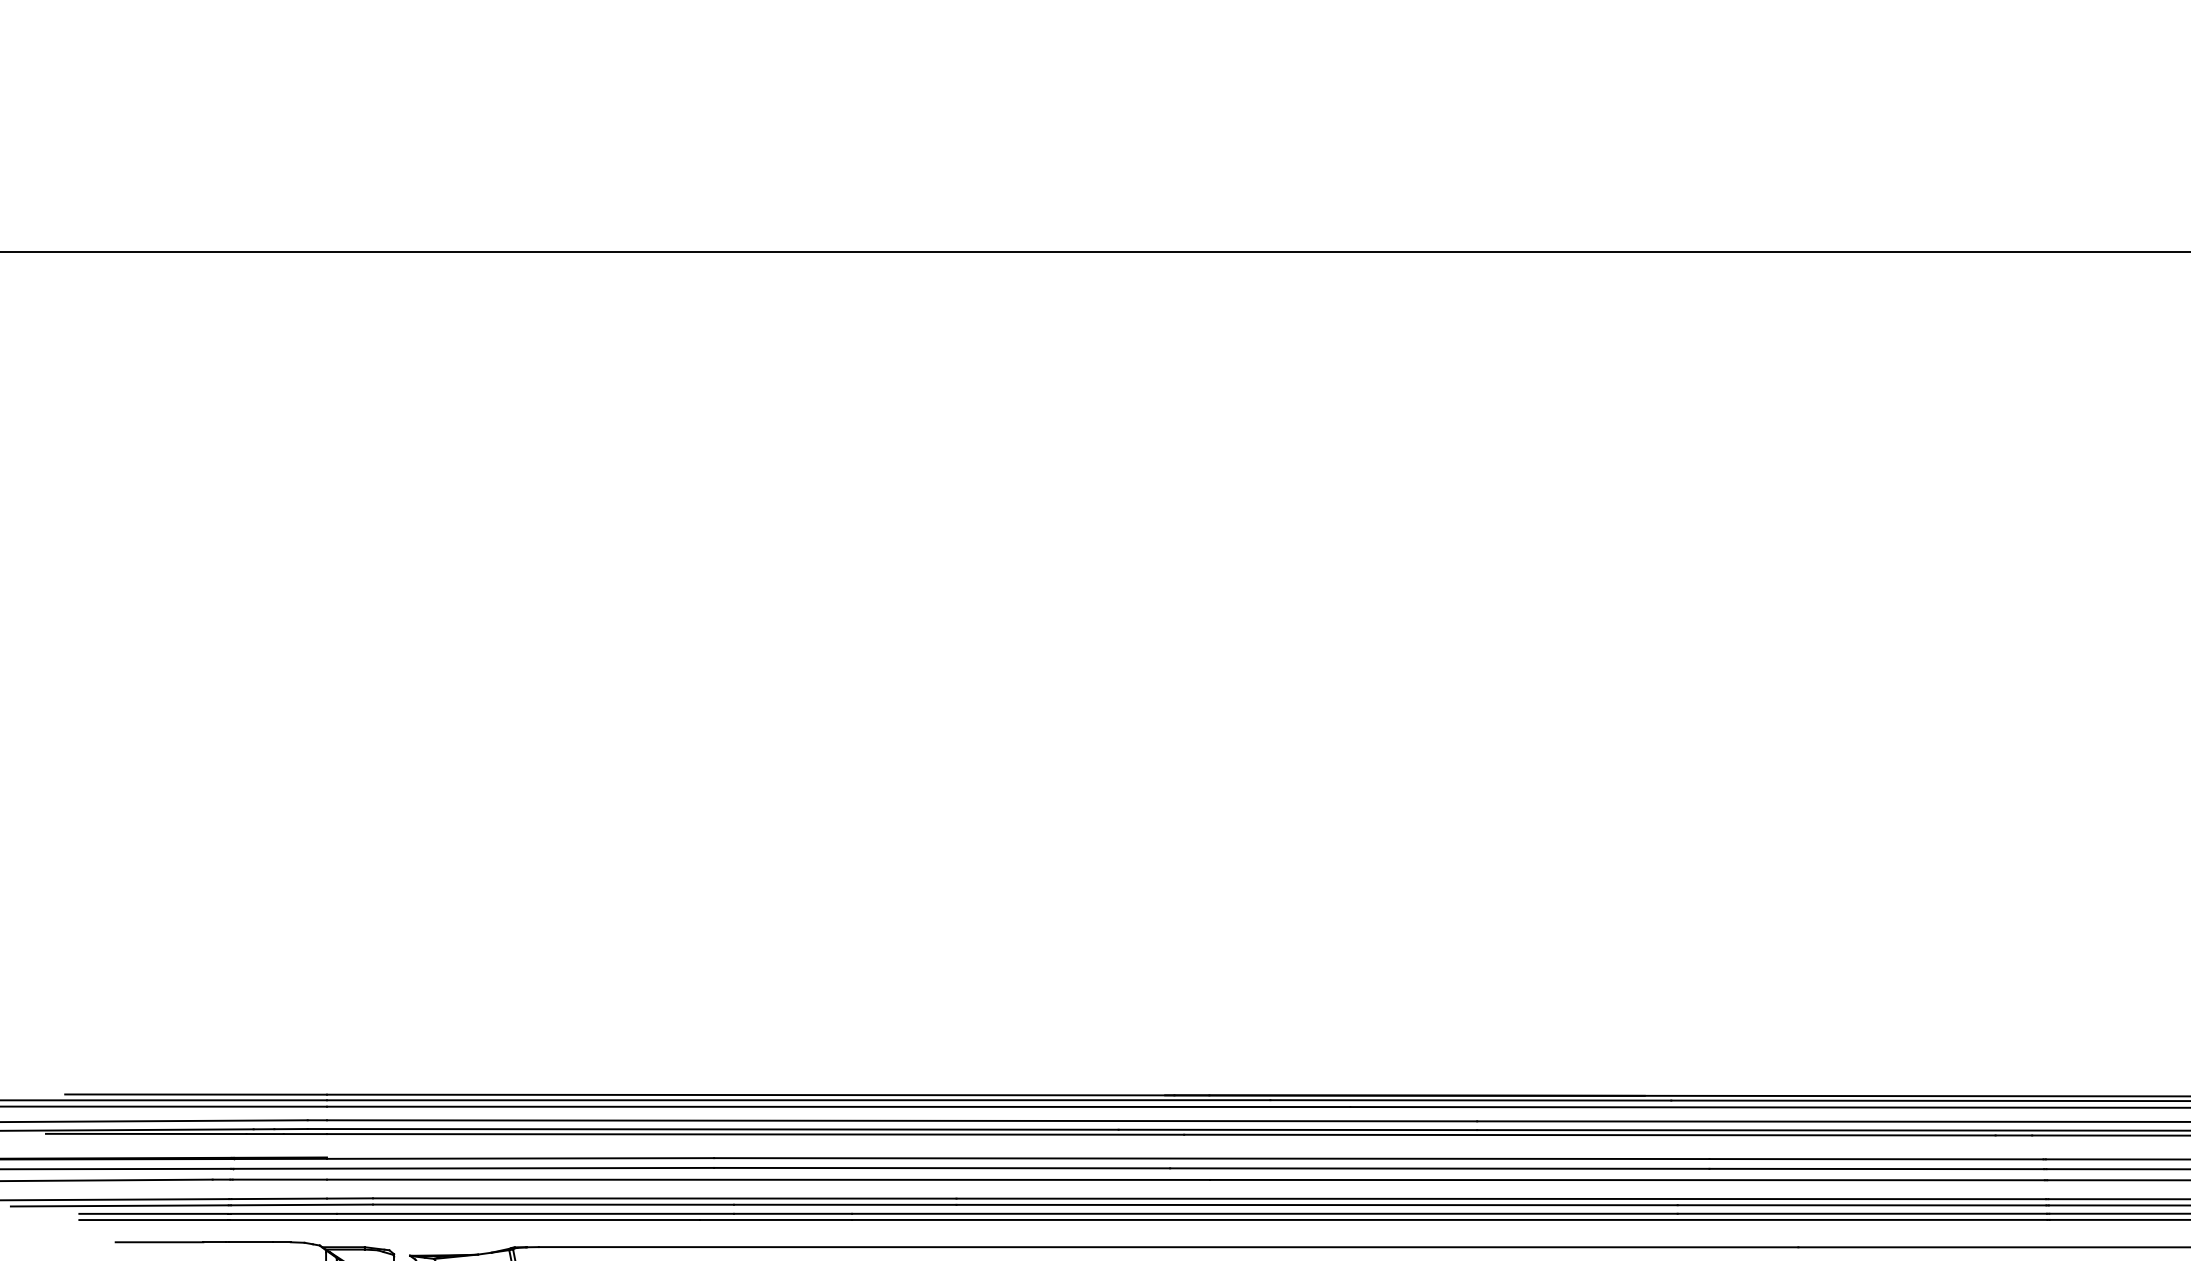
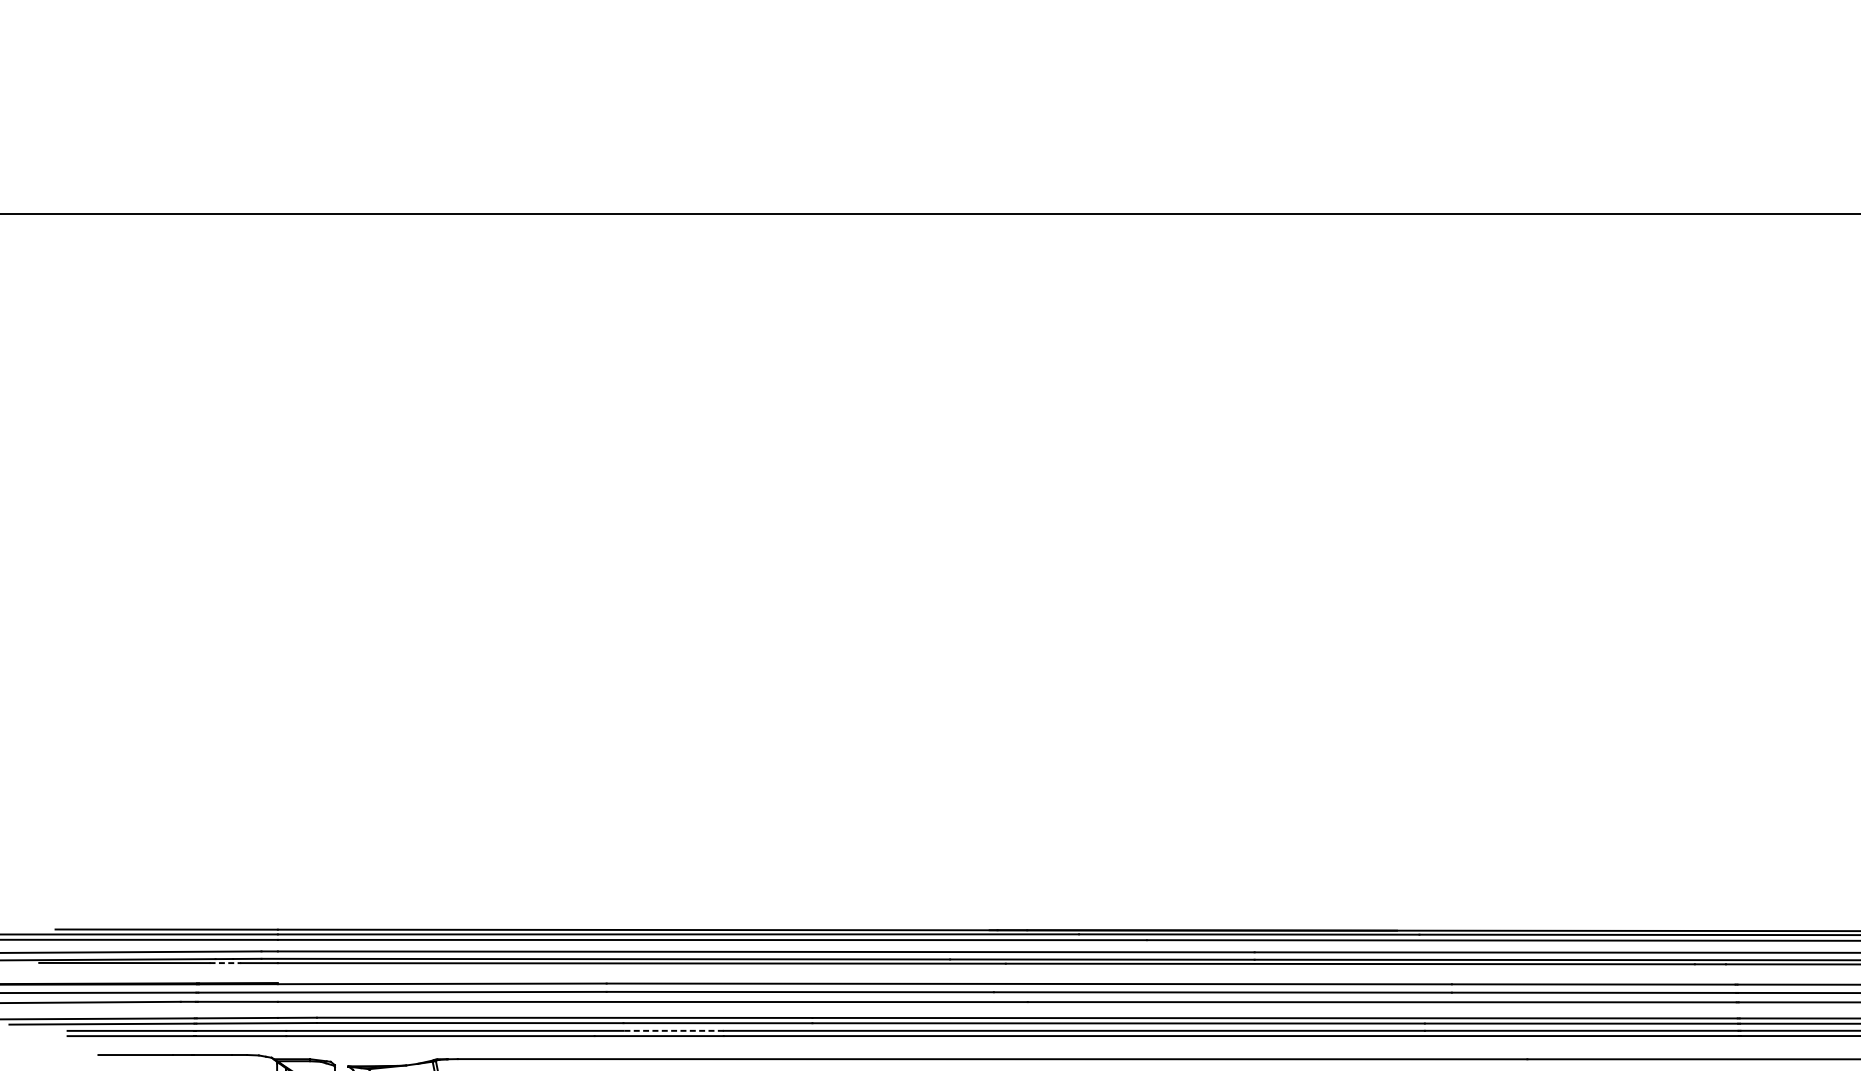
line: (265, 1134) -> (225, 963), solid -> dashed
line: (792, 1213) -> (673, 1030), solid -> dashed

